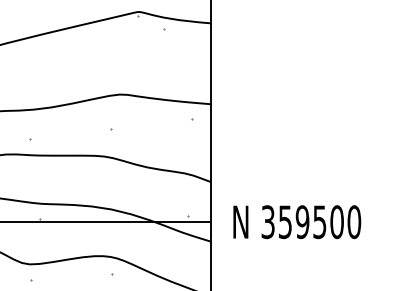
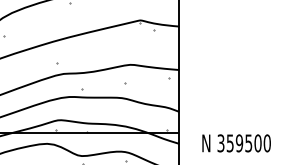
text: (296, 222) -> (236, 143), moved

